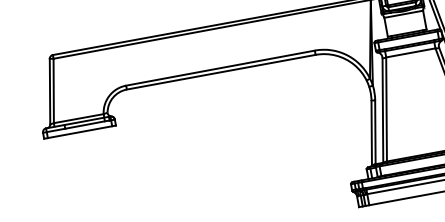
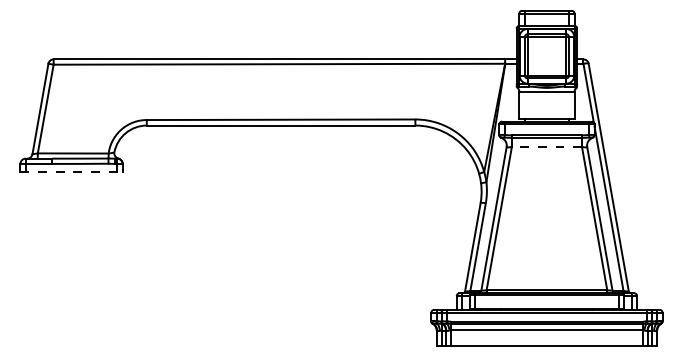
line: (410, 52) -> (546, 146), solid -> dashed
line: (80, 132) -> (72, 172), solid -> dashed

